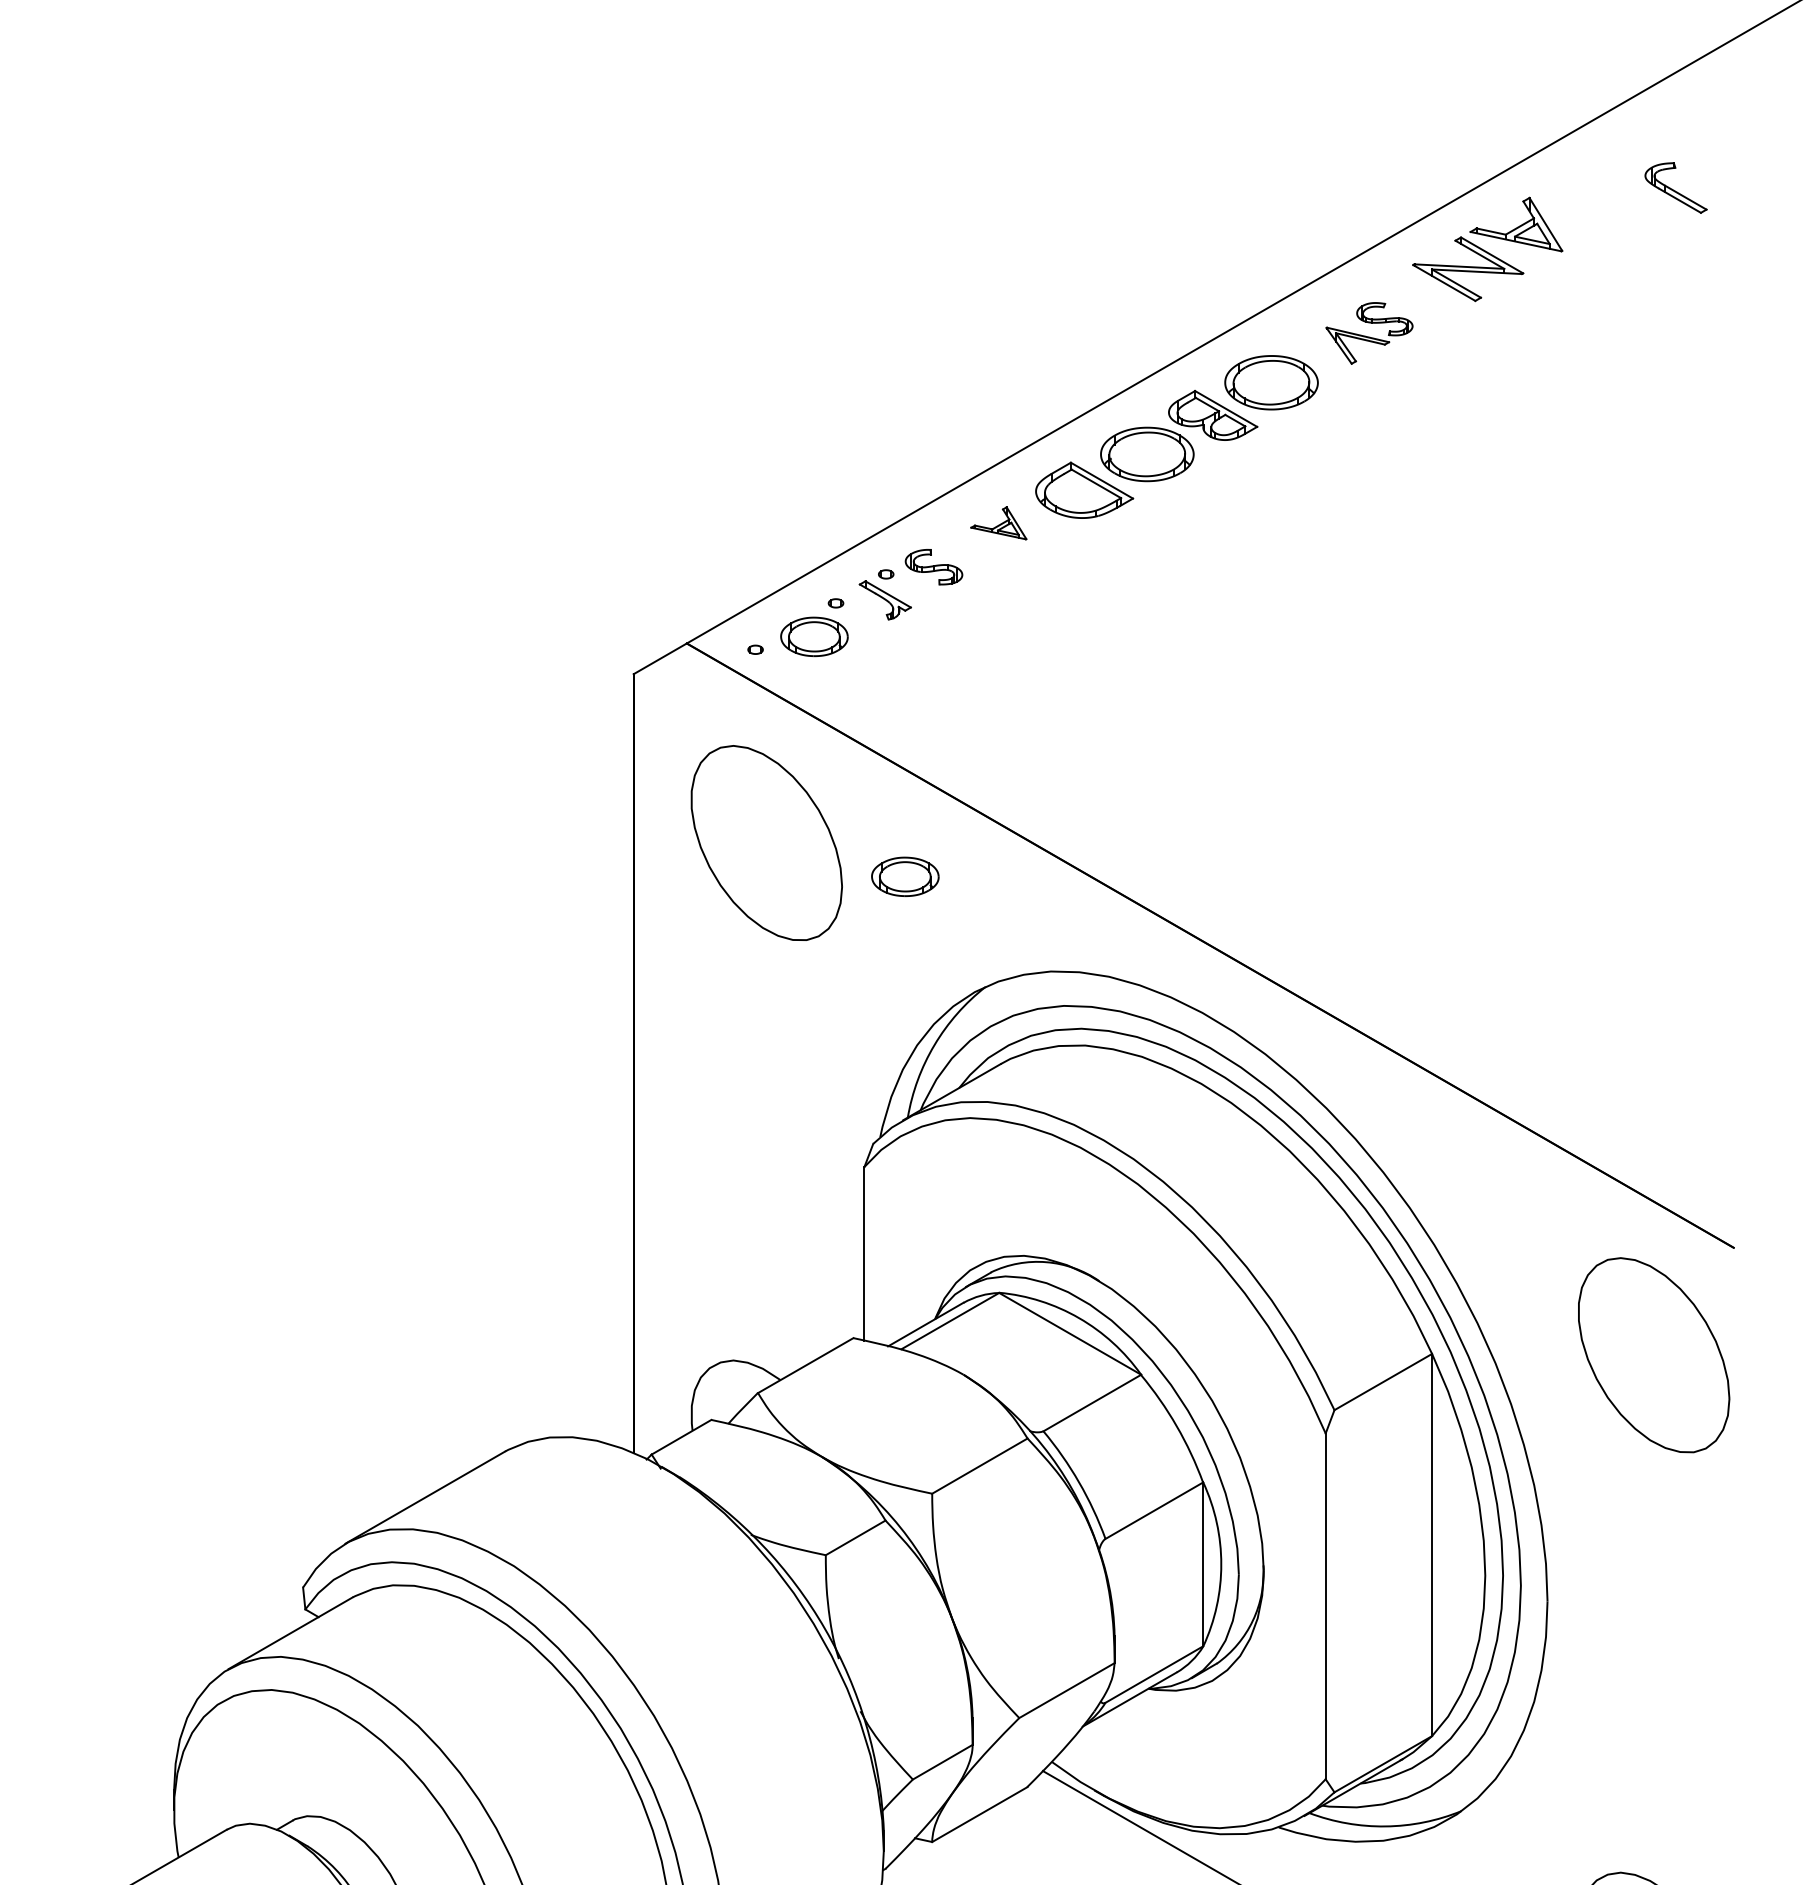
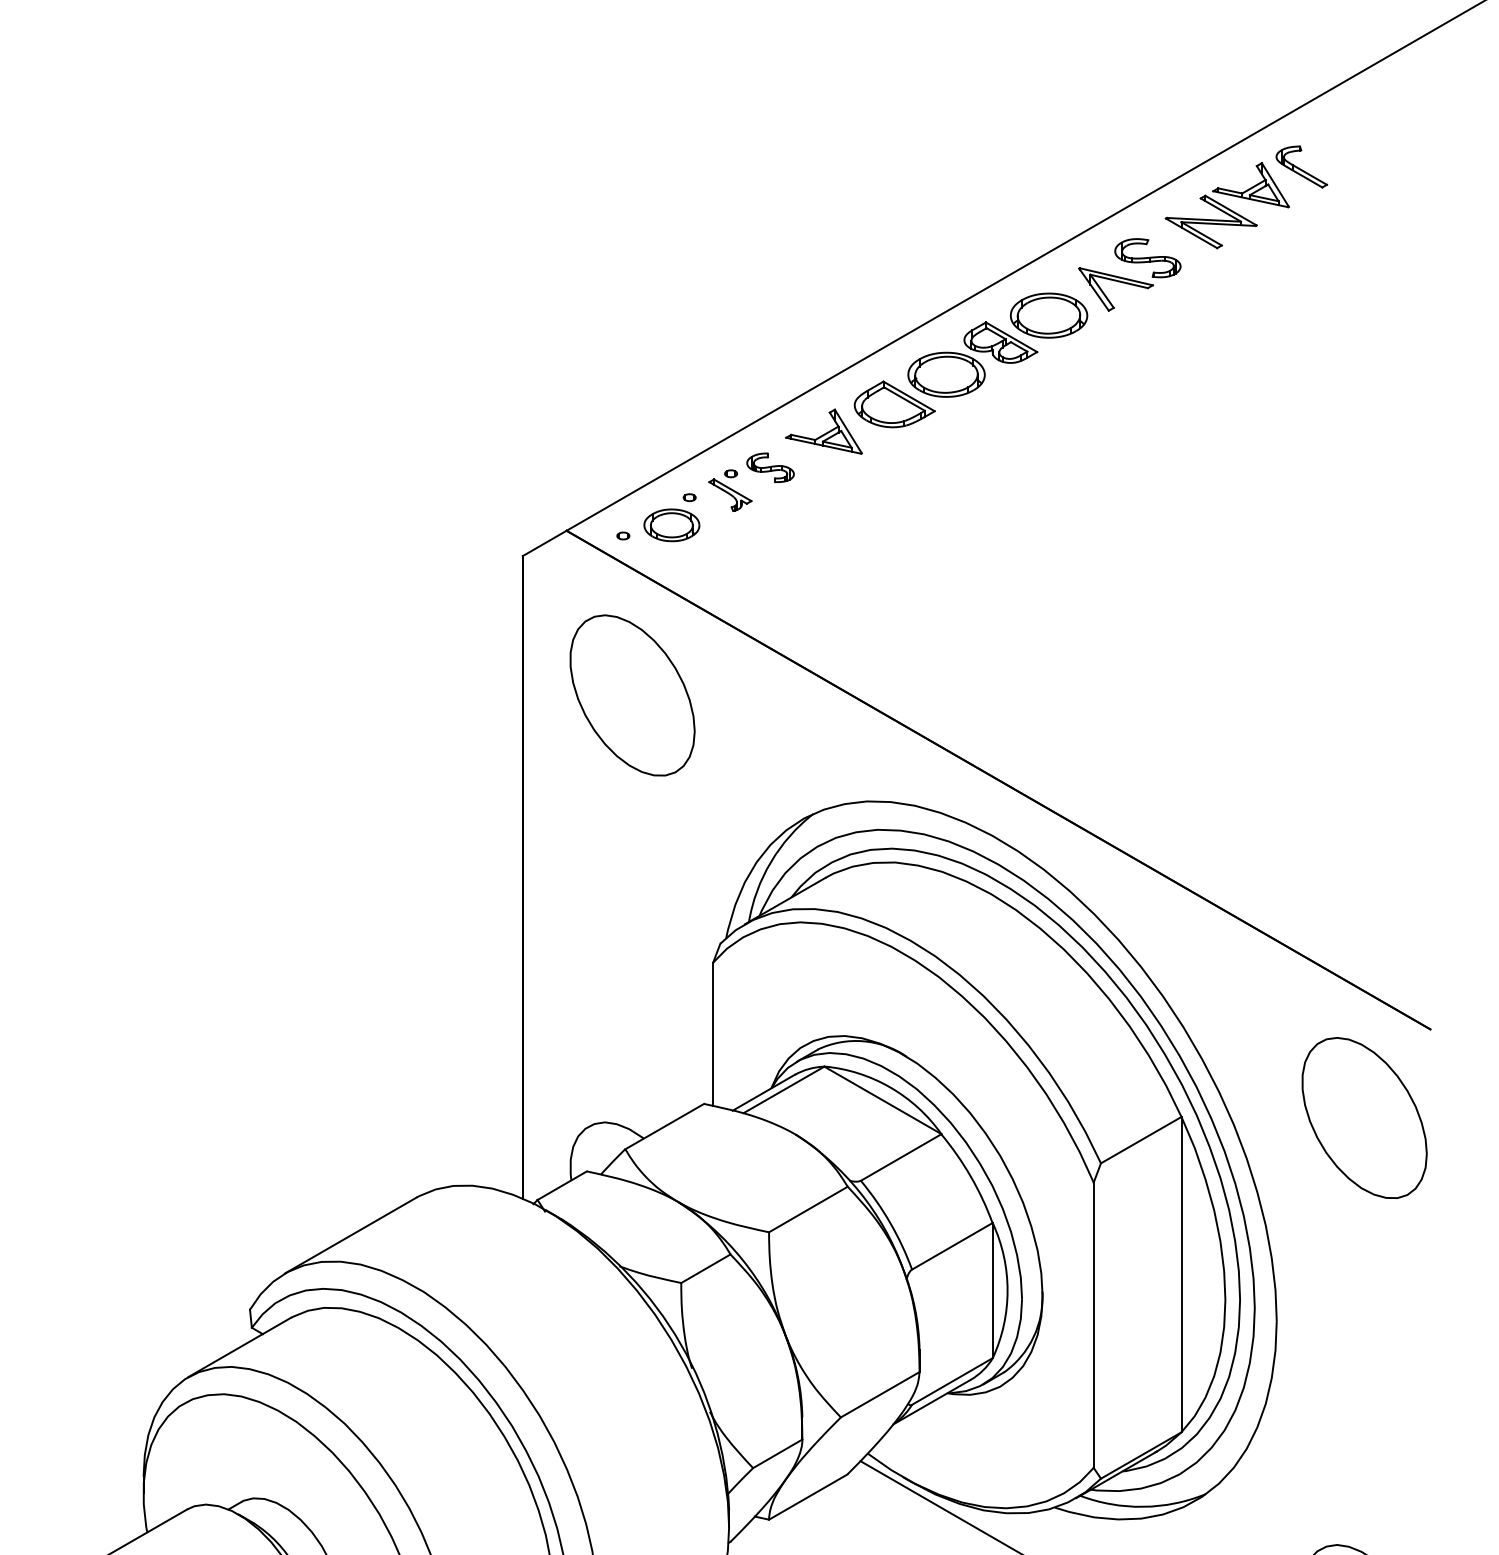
part: (1675, 187) -> (1301, 166), moved
part: (1369, 332) -> (1129, 274), size x1.43
part: (998, 523) -> (823, 431), size x1.67
part: (904, 877) -> (746, 723), removed

